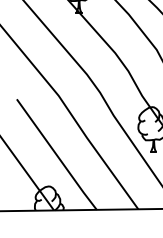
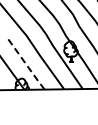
line: (56, 154) -> (25, 63), solid -> dashed

